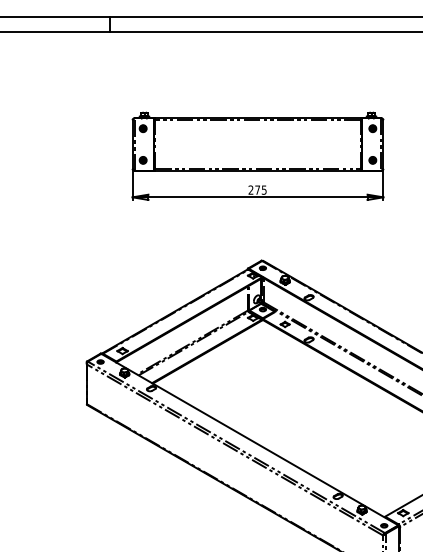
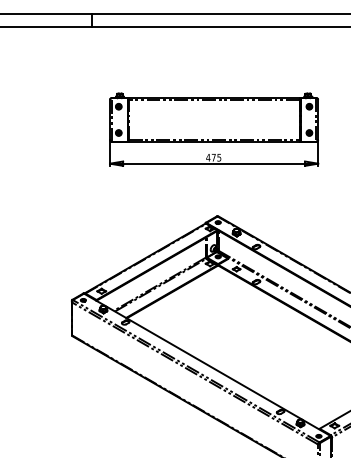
text: (250, 189) -> (207, 157), 275 -> 475

